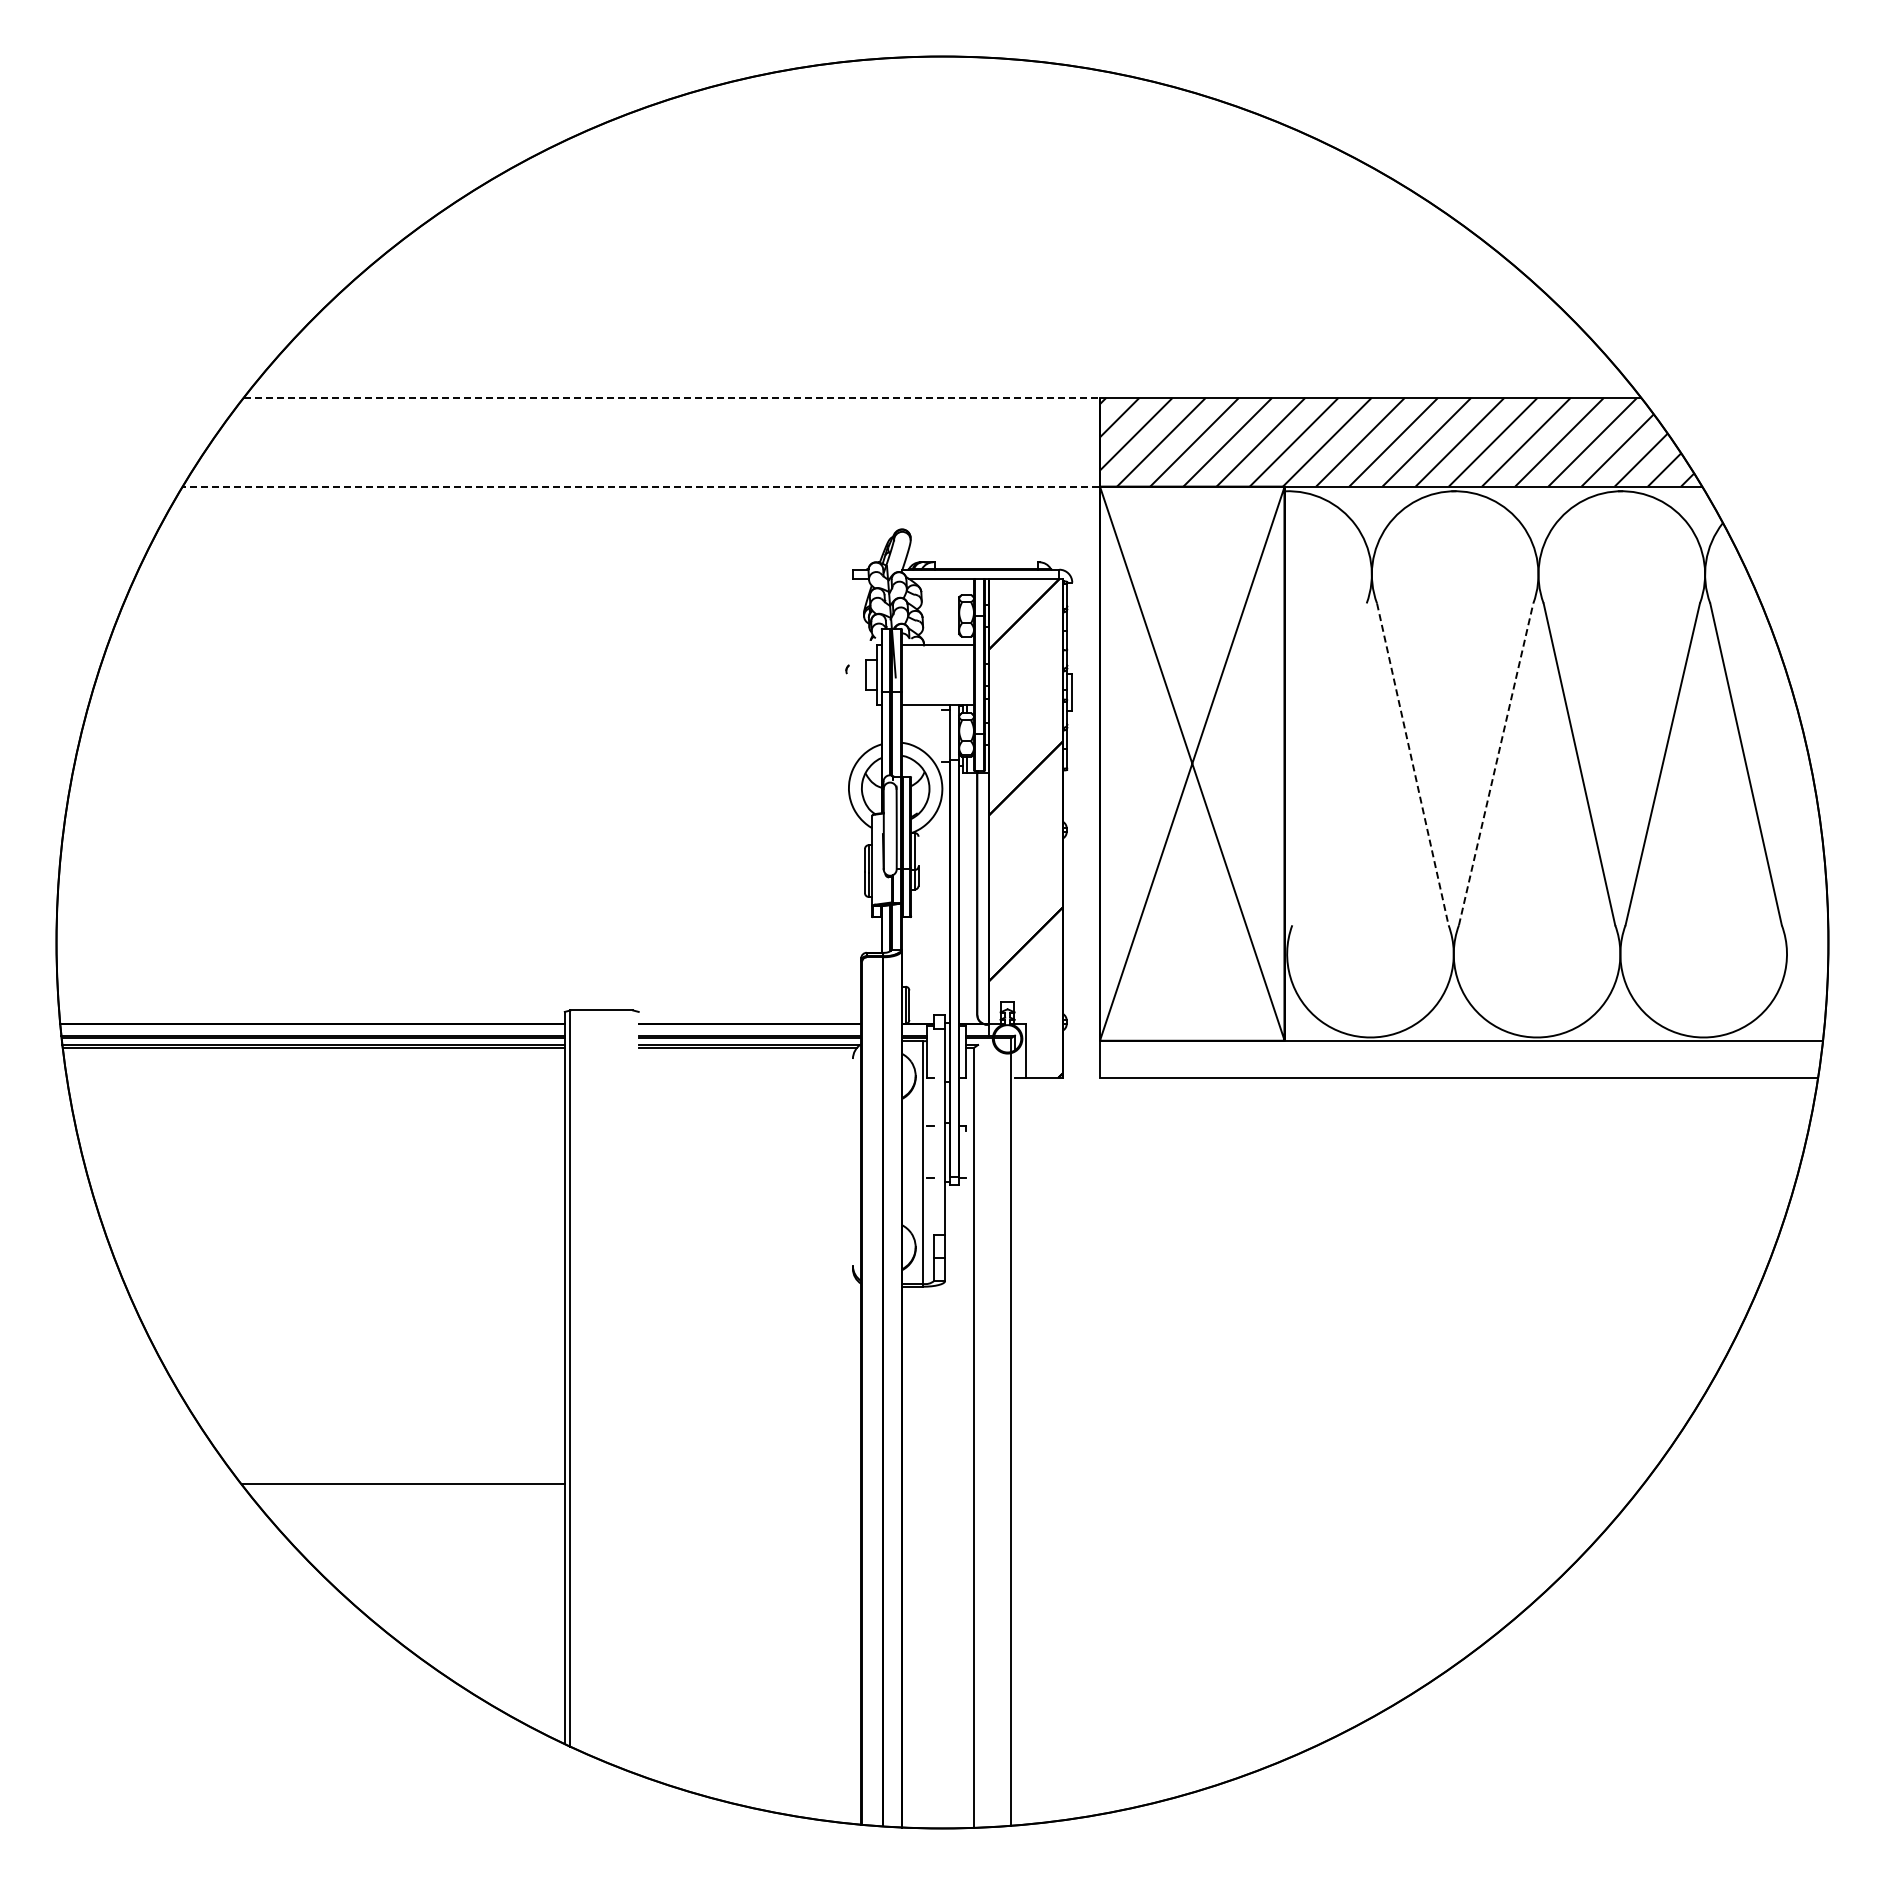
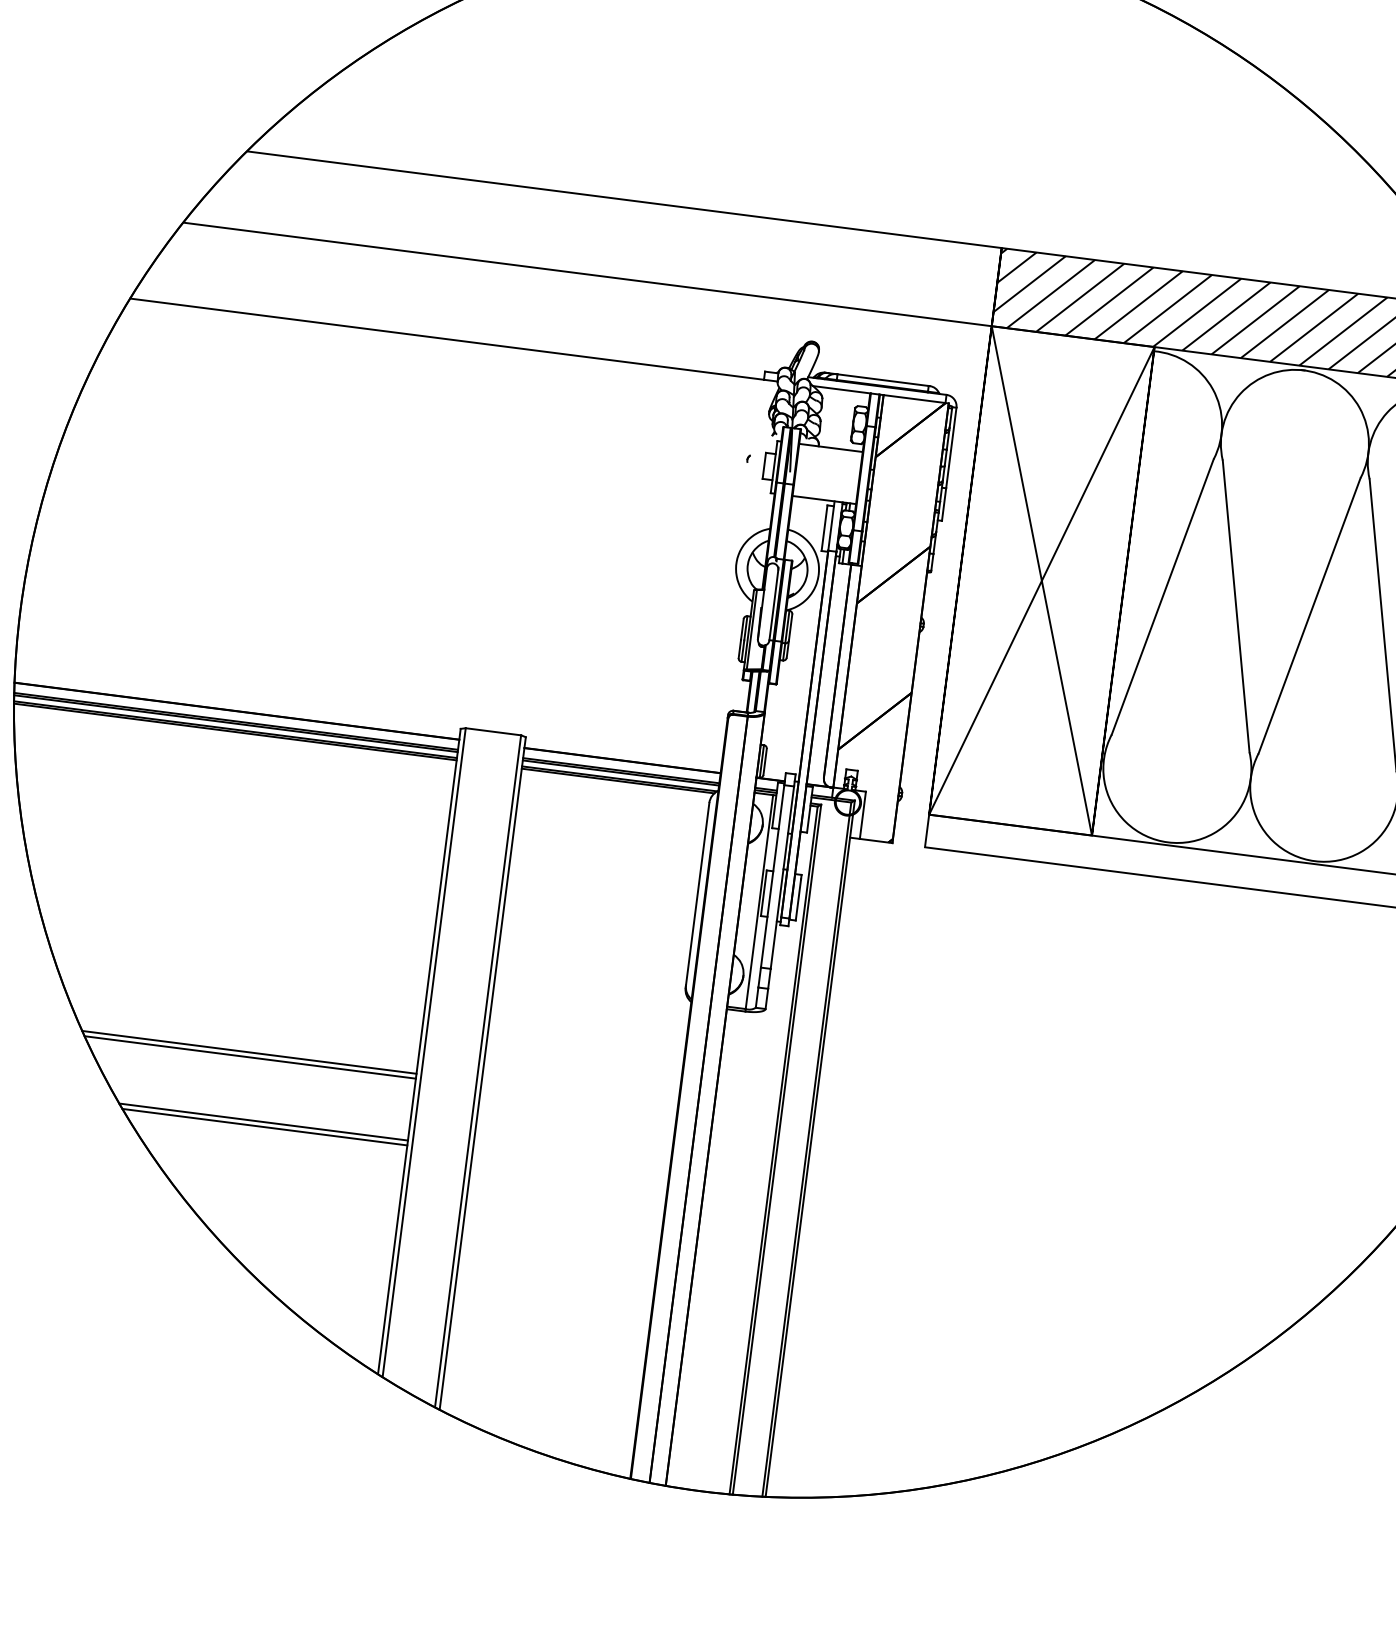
line: (1099, 472) -> (992, 313), dashed -> solid
line: (986, 562) -> (883, 380), added
line: (493, 578) -> (446, 338), added
line: (1072, 628) -> (951, 448), added
line: (942, 735) -> (824, 527), added
line: (1496, 763) -> (1310, 615), dashed -> solid
line: (1329, 764) -> (1162, 597), added
line: (1412, 764) -> (1235, 606), dashed -> solid
line: (918, 851) -> (790, 627), added
line: (875, 859) -> (751, 629), added
line: (934, 1131) -> (773, 876), added
line: (926, 1151) -> (763, 892), added
line: (966, 1154) -> (798, 899), added
line: (852, 1162) -> (697, 894), added
line: (633, 1391) -> (478, 1071), added
line: (638, 1392) -> (482, 1072), added
line: (374, 1403) -> (248, 1052), added
line: (376, 1408) -> (249, 1057), added
line: (978, 1436) -> (777, 1149), added
line: (1015, 1438) -> (809, 1155), added
line: (400, 1478) -> (263, 1121), added

